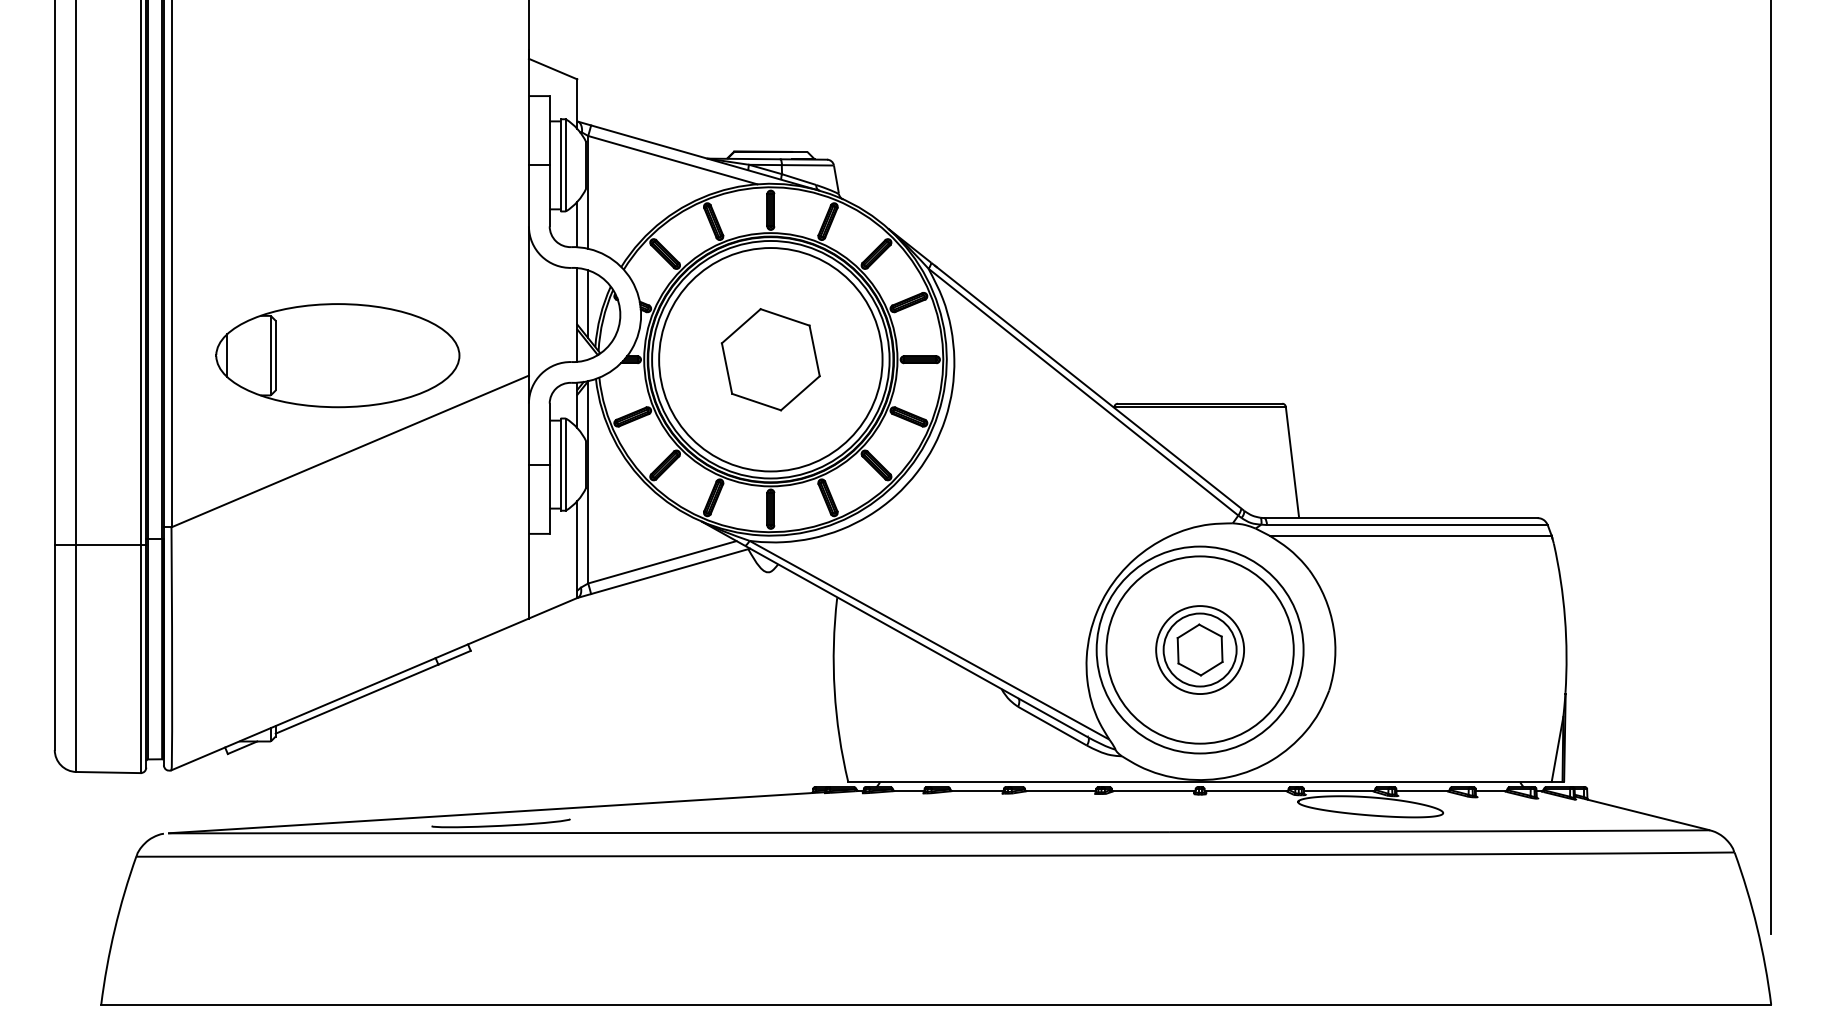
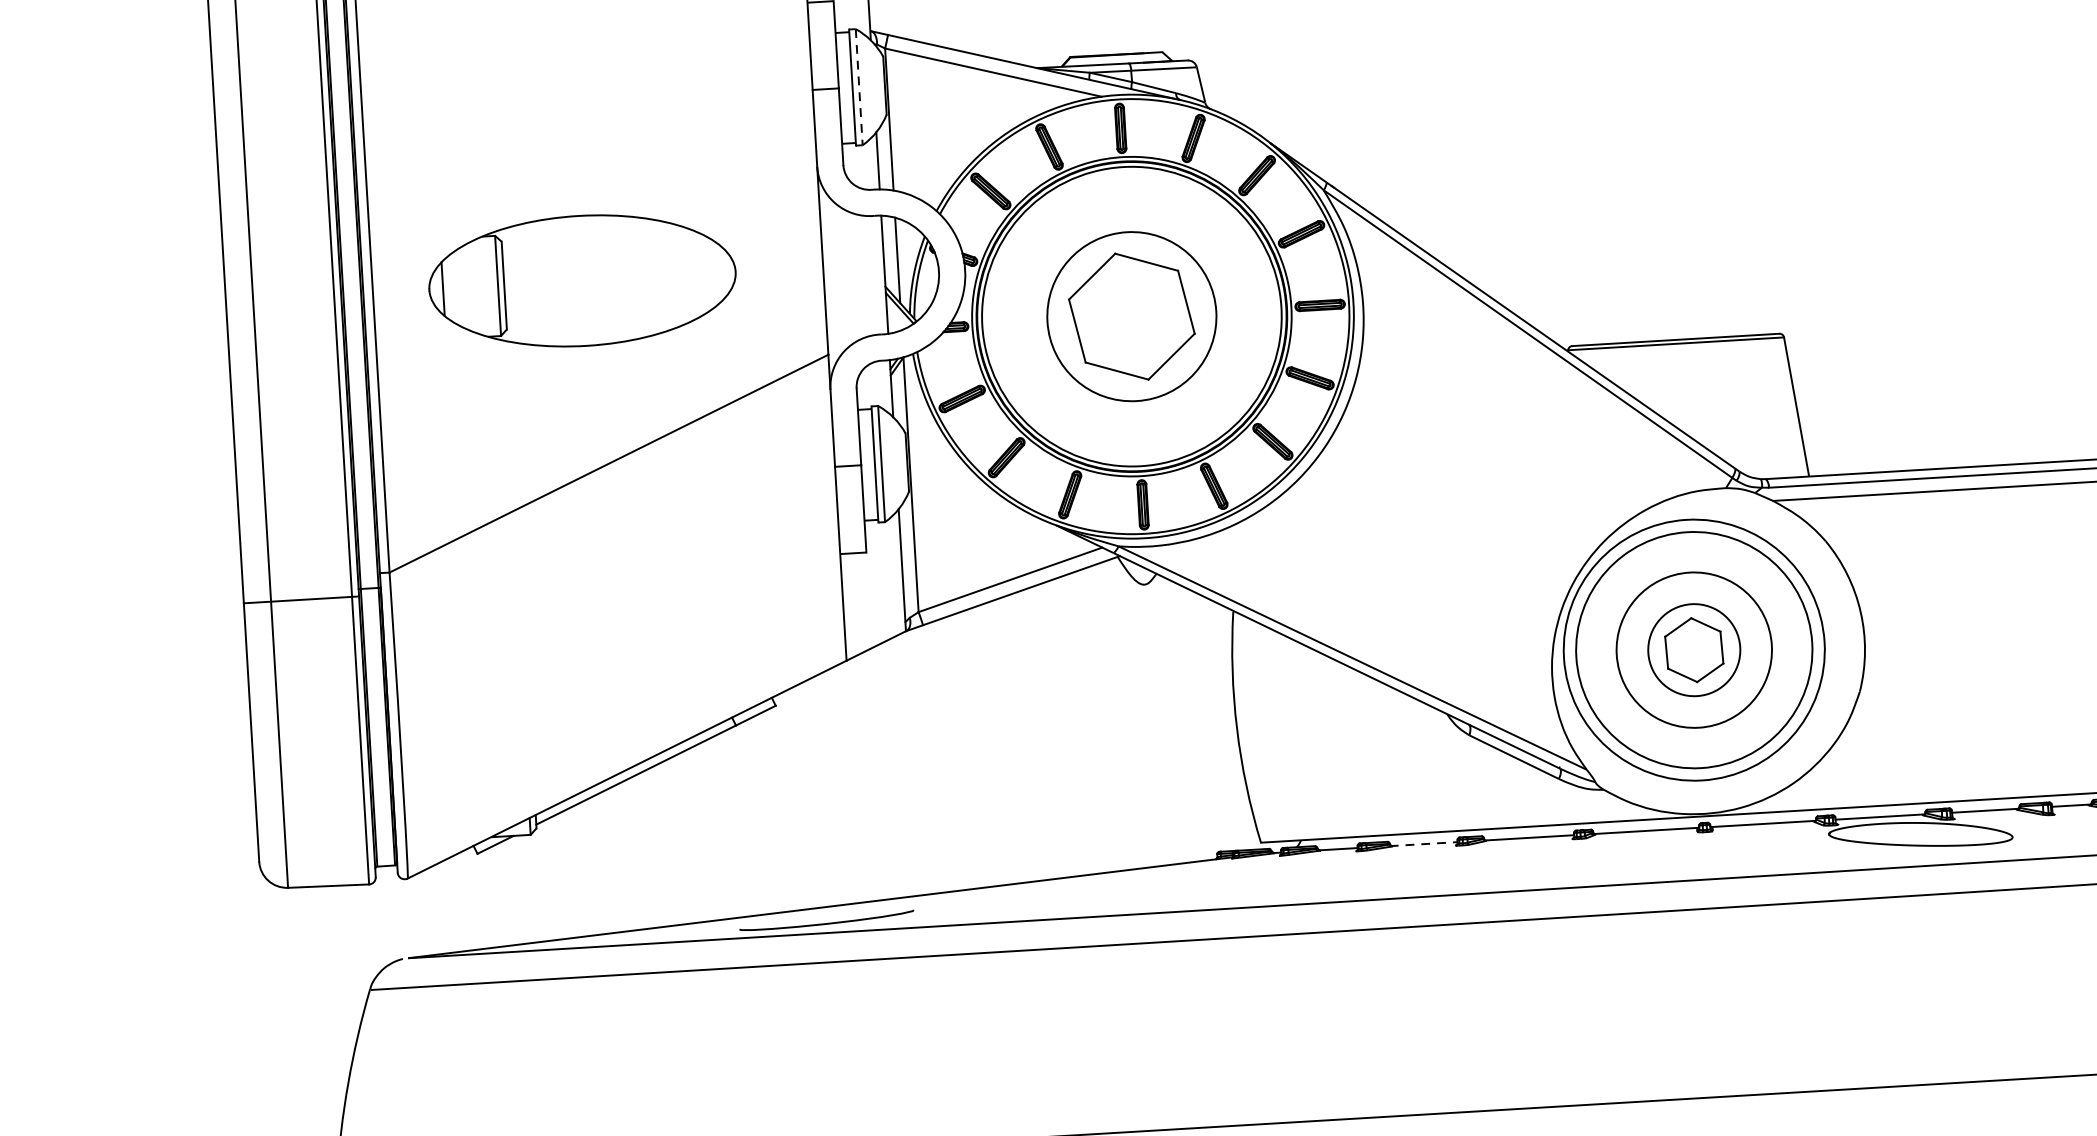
line: (565, 165) -> (858, 87), solid -> dashed
part: (337, 355) -> (582, 280), moved
circle: (770, 359) -> (1131, 316), size x0.6
circle: (1200, 650) -> (1694, 650), size x1.4
line: (976, 790) -> (1423, 843), solid -> dashed

